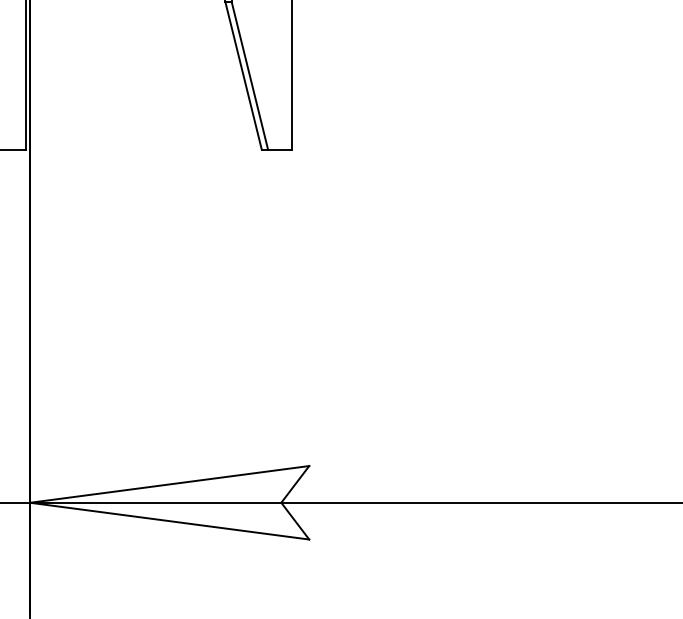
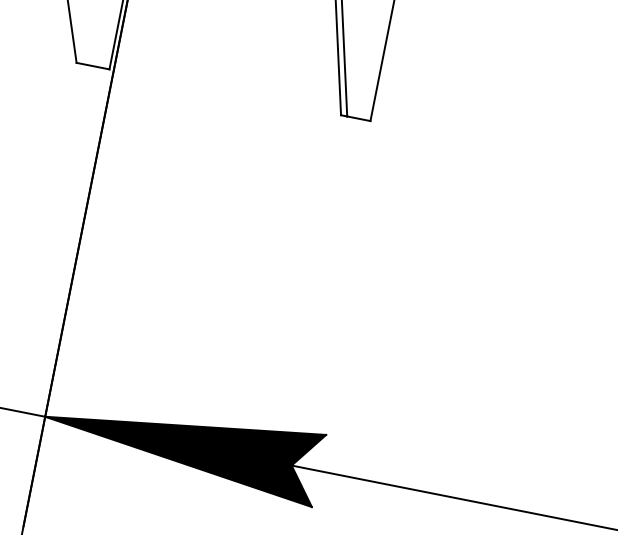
fill: (169, 502) -> (181, 443), added

